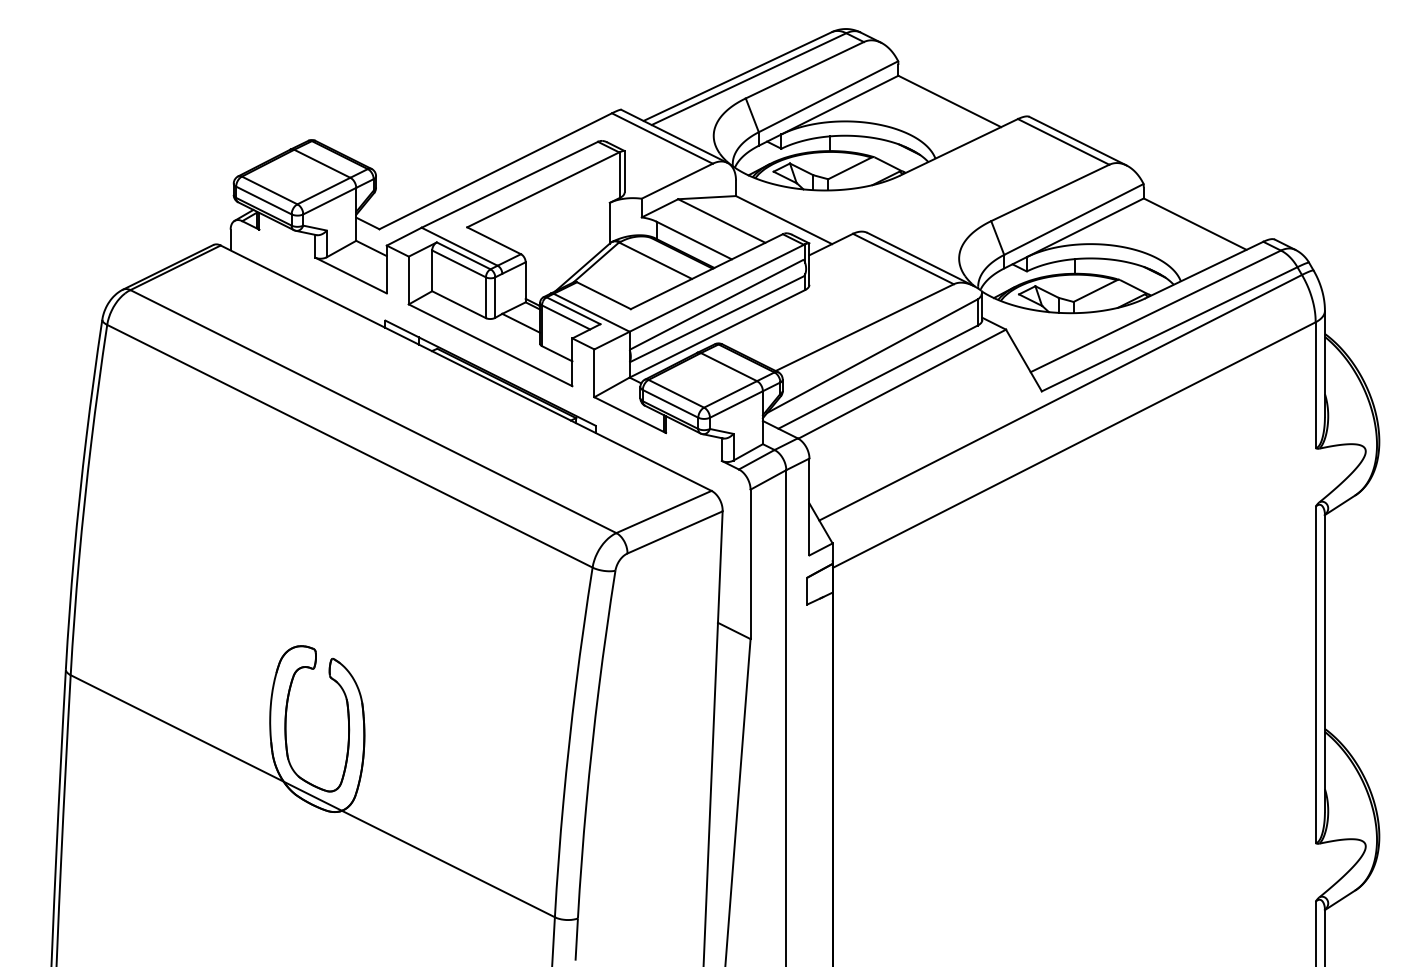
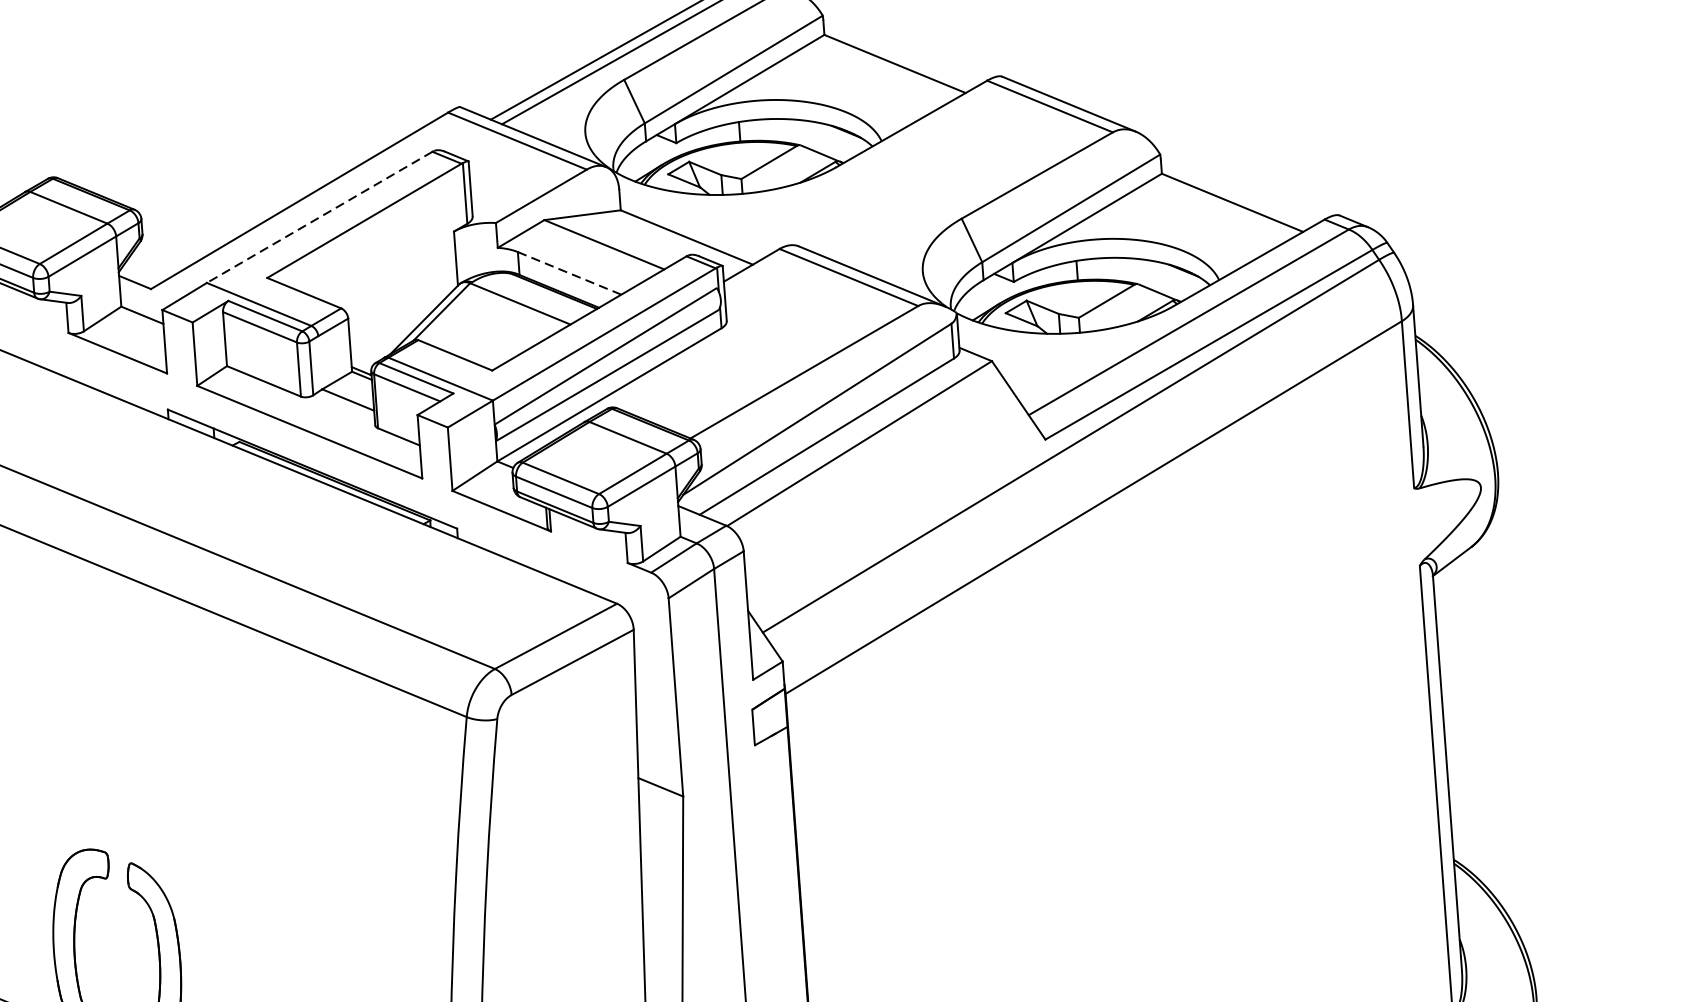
line: (509, 185) -> (319, 218), solid -> dashed
line: (694, 240) -> (570, 273), solid -> dashed

